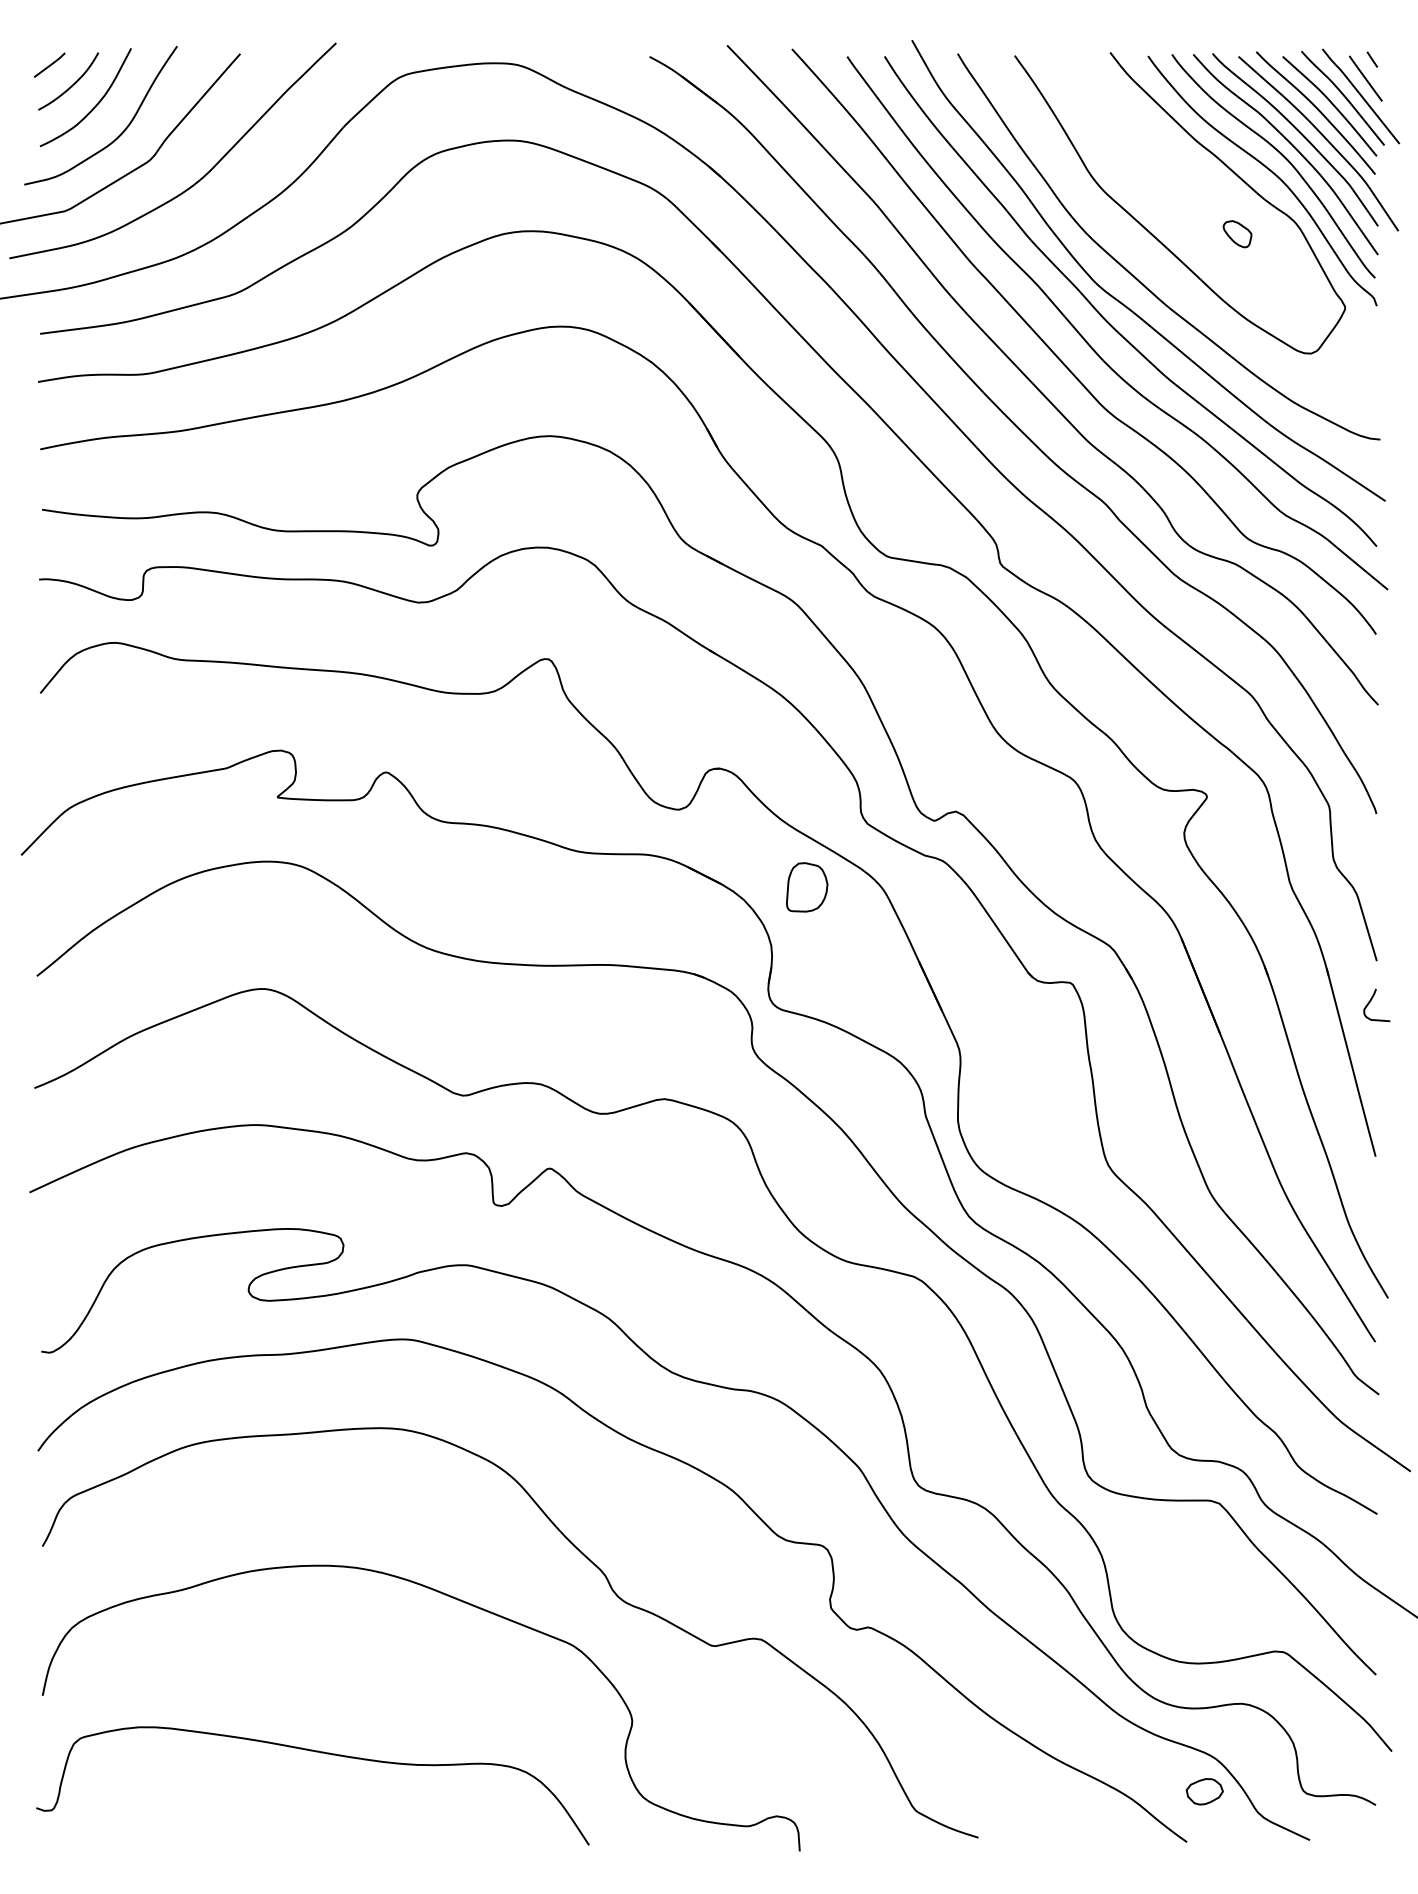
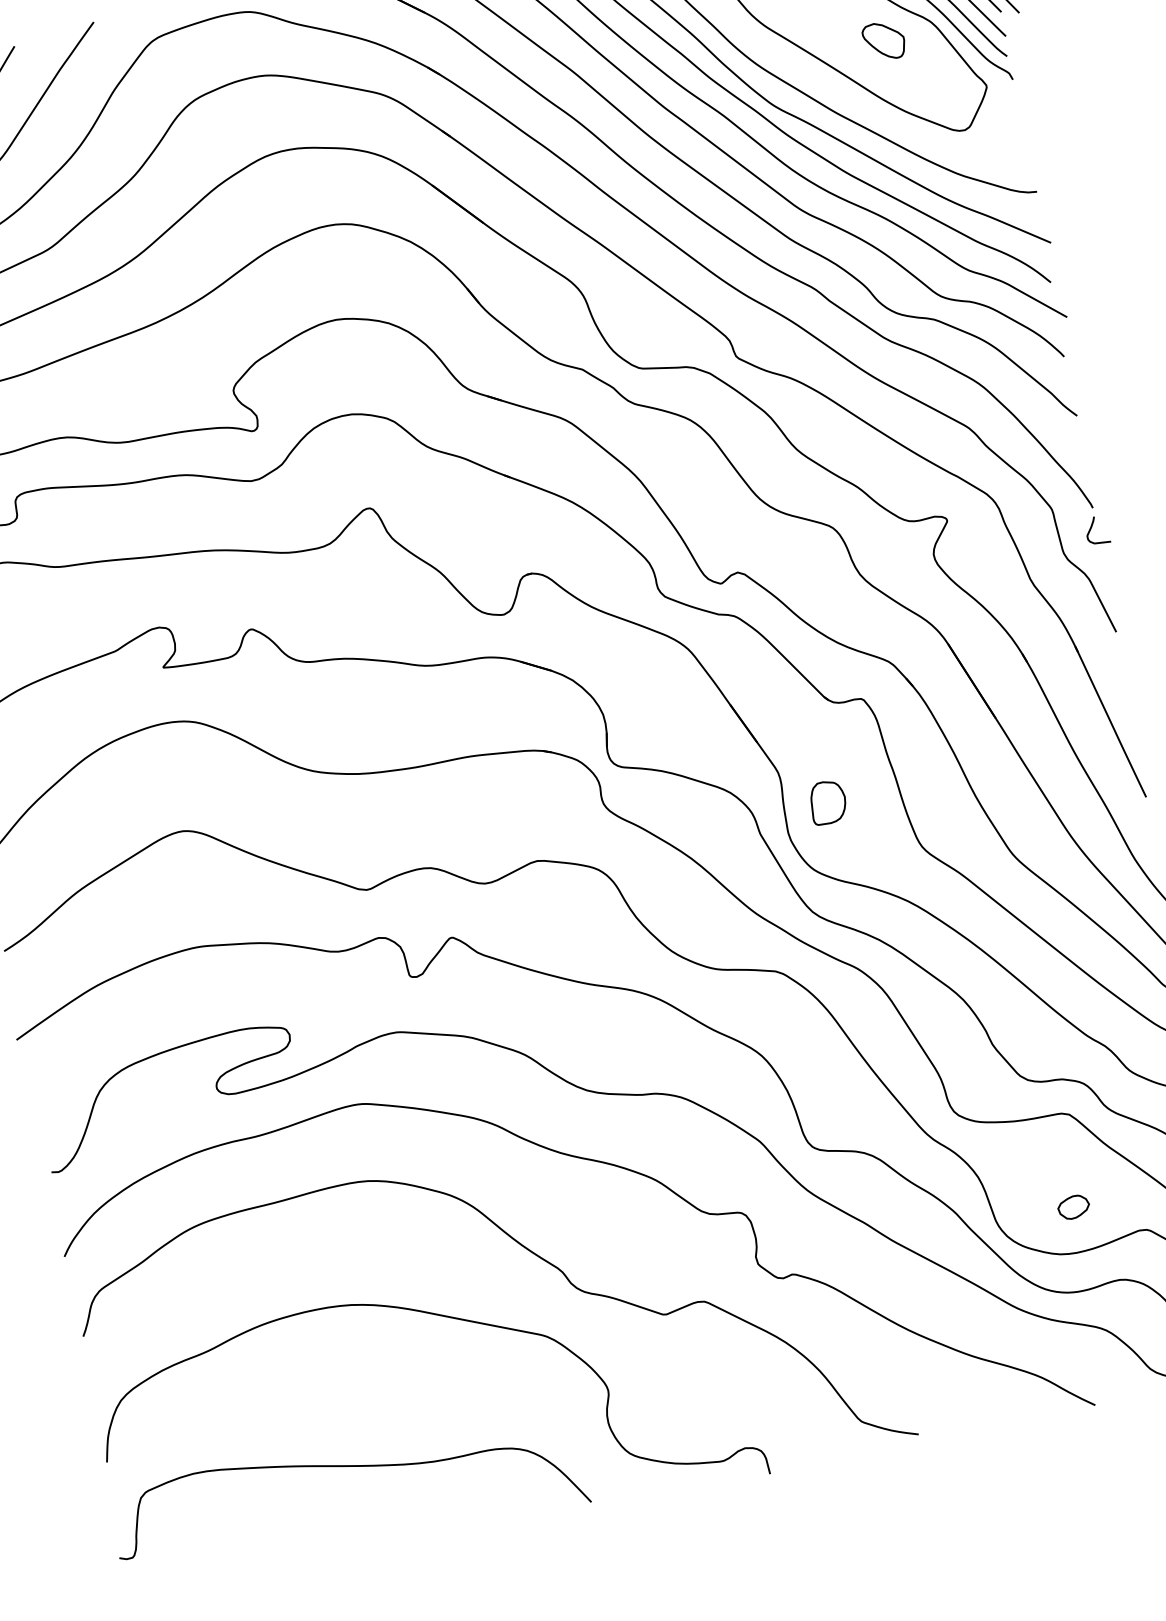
part: (1237, 233) -> (883, 40), size x1.67
part: (807, 887) -> (828, 802), moved
curve: (1370, 1002) -> (1091, 528), moved
part: (1204, 1791) -> (1073, 1207), moved

